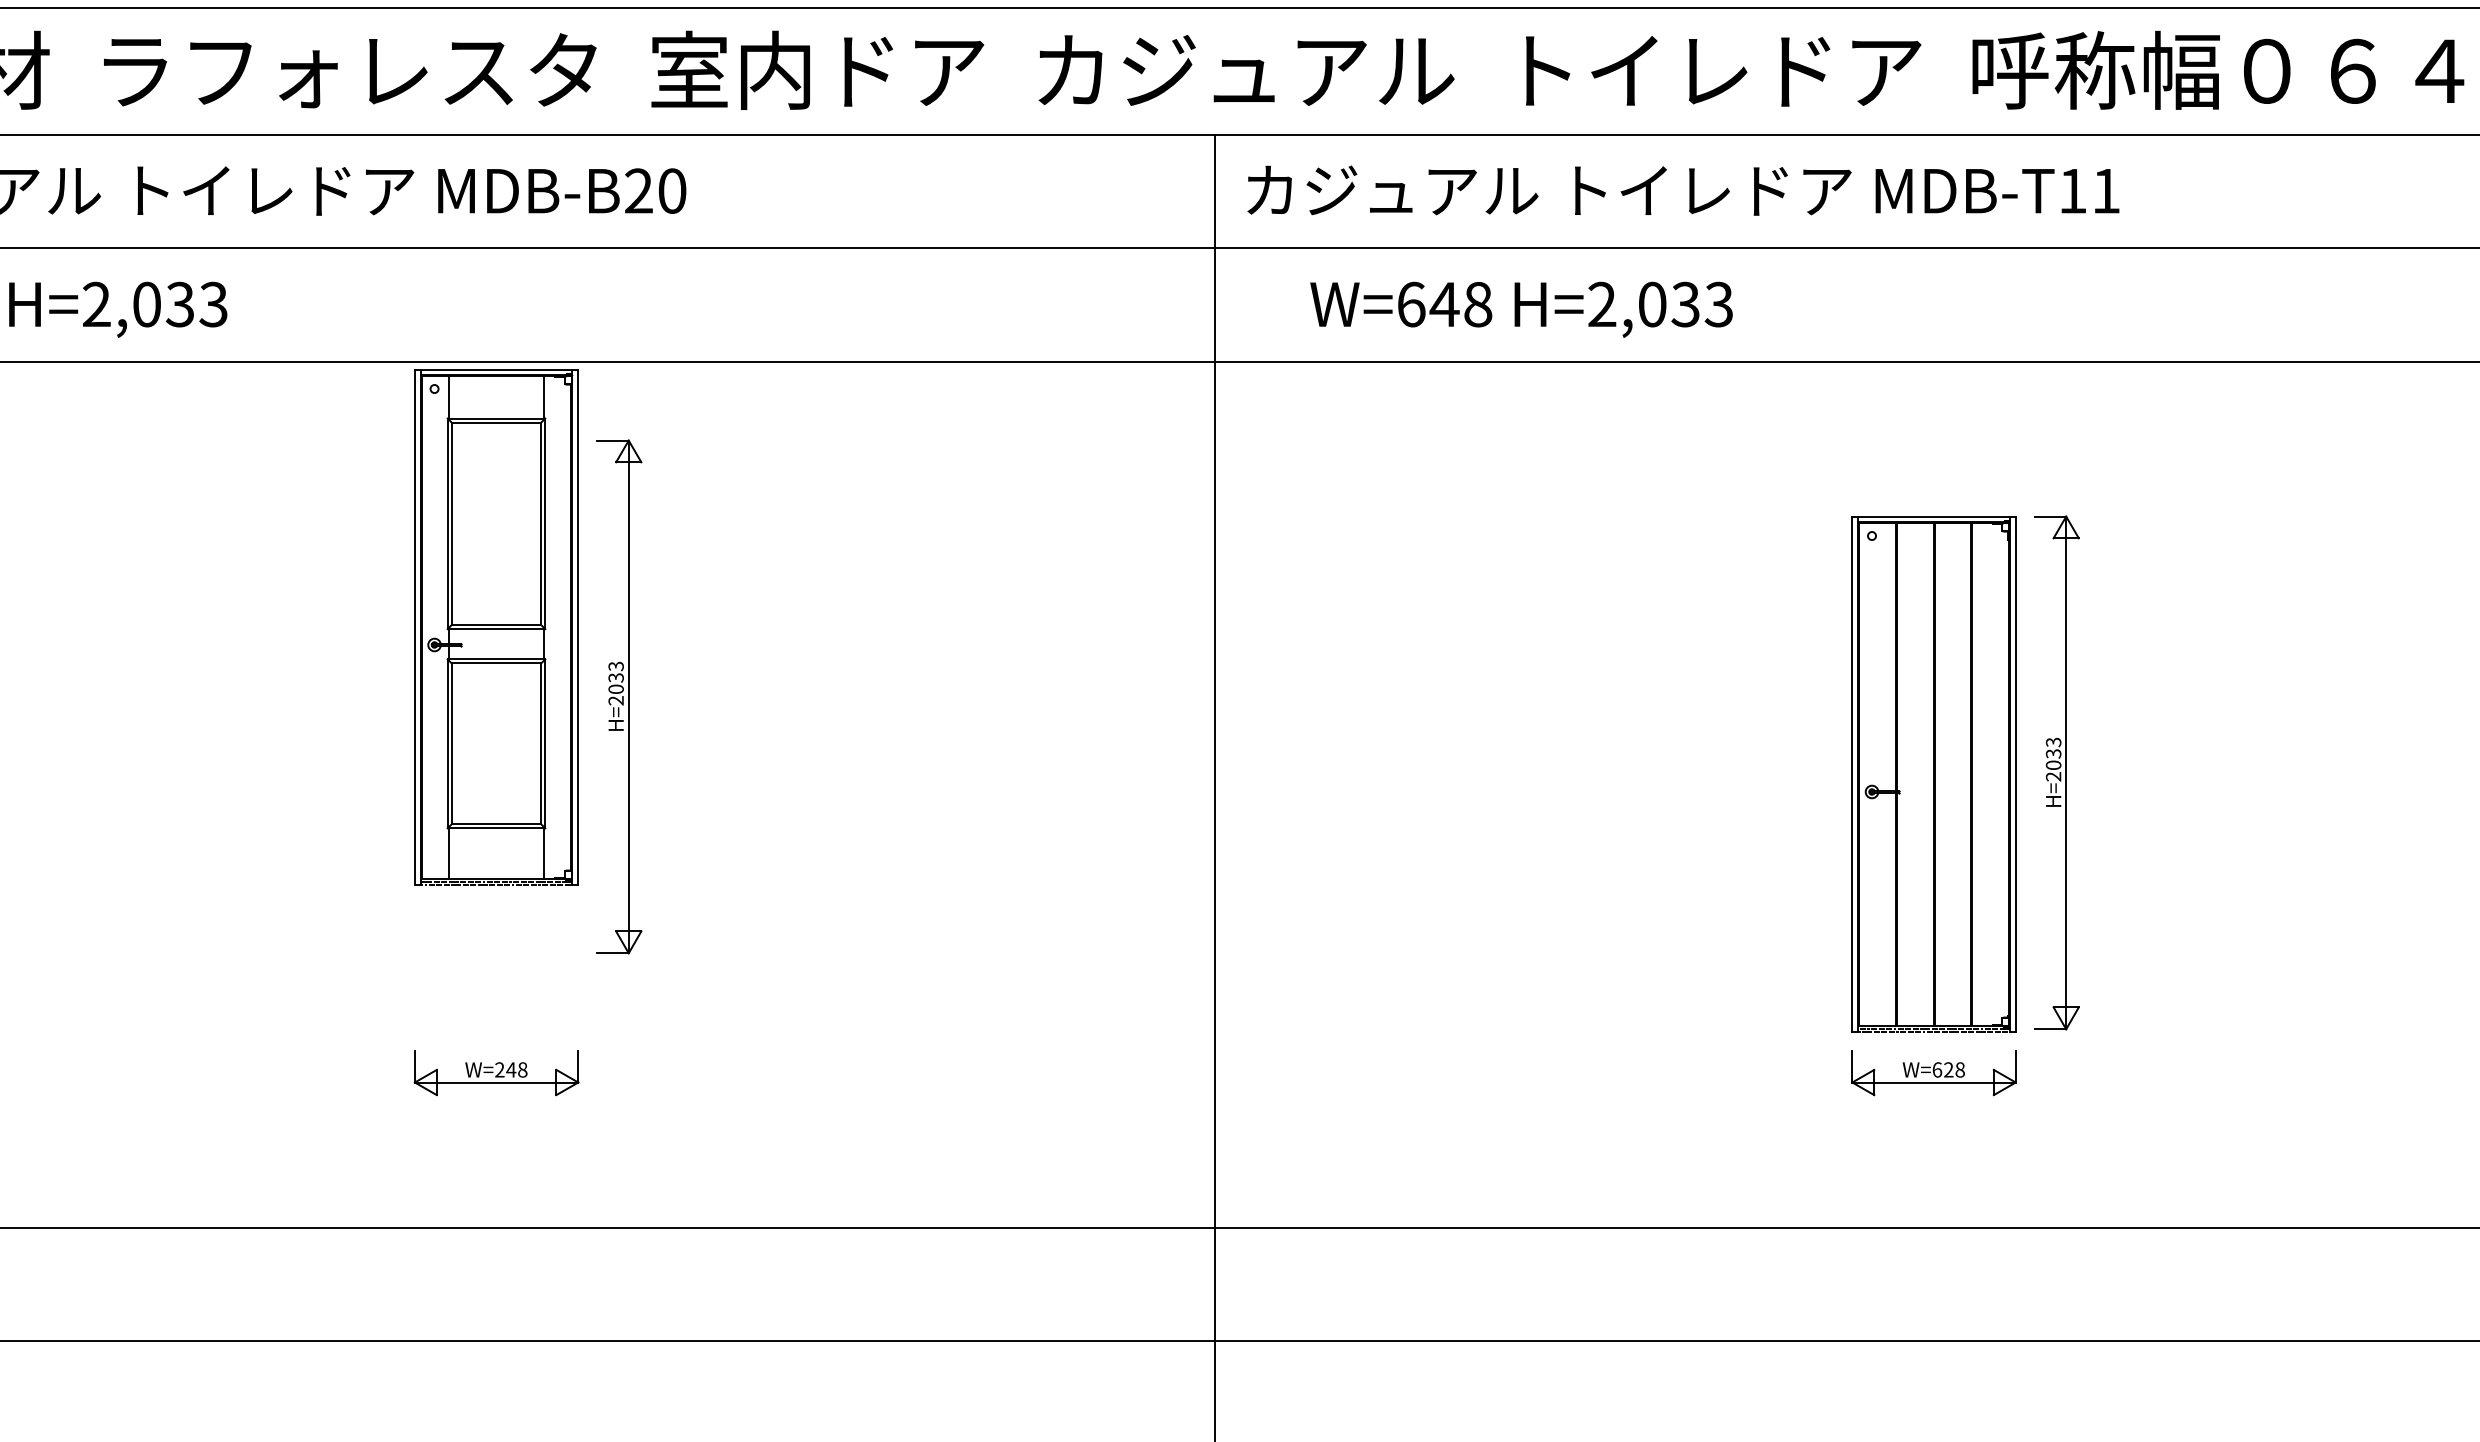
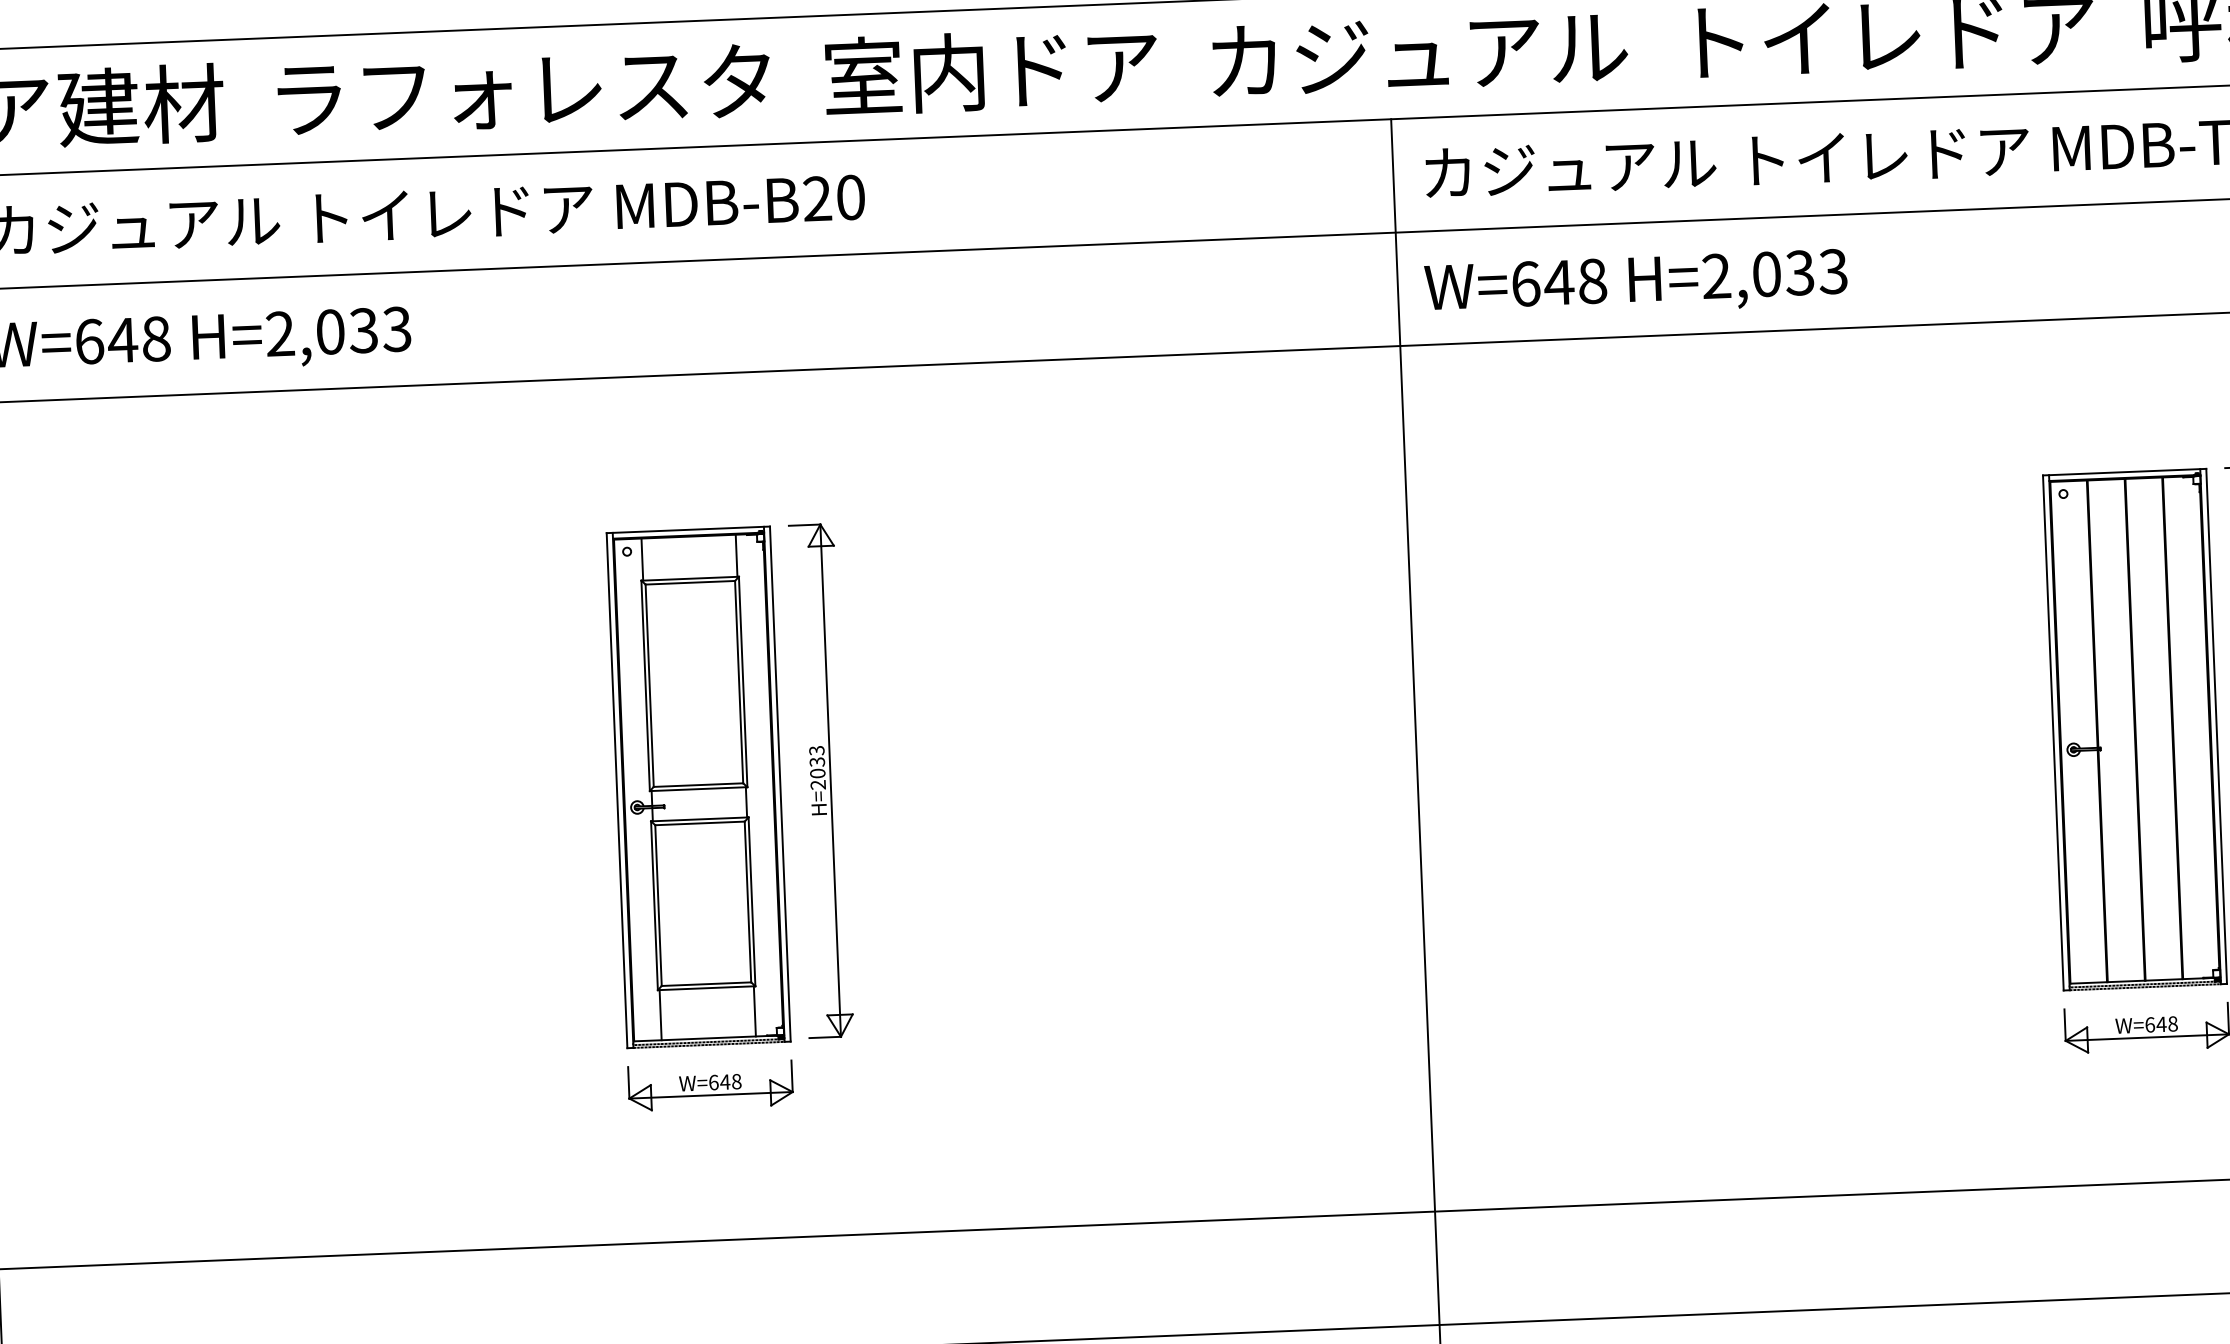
text: (1521, 309) -> (1636, 284), moved
part: (496, 627) -> (698, 787), moved
part: (619, 696) -> (821, 780), moved
text: (499, 1069) -> (713, 1082), W=248 -> W=648
text: (1948, 1069) -> (2161, 1024), W=628 -> W=648

